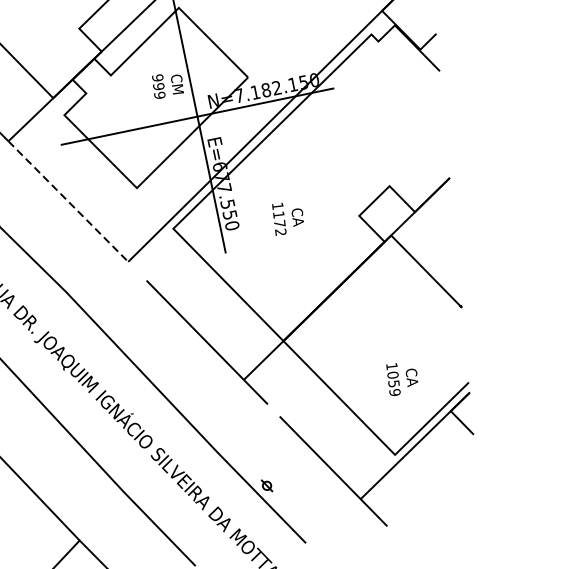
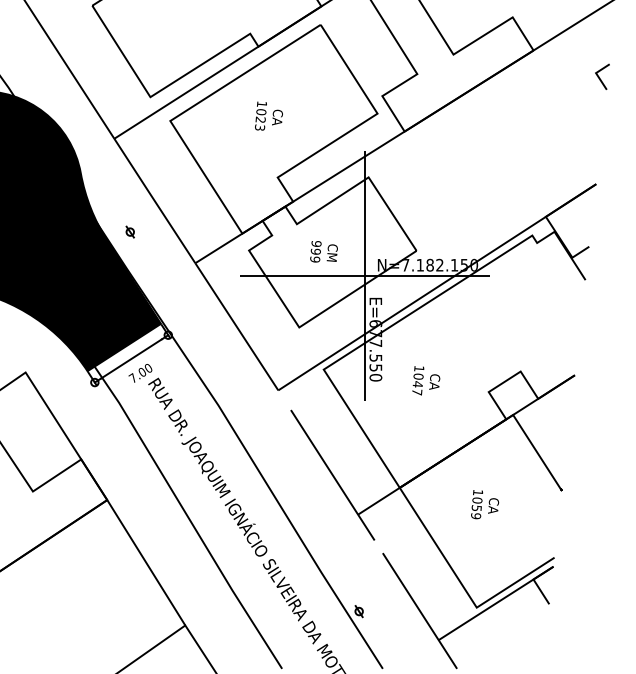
text: (167, 84) -> (323, 251), moved
line: (69, 202) -> (237, 327), dashed -> solid
text: (279, 223) -> (417, 384), 1172 -> 1047
text: (402, 377) -> (485, 504), moved

